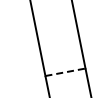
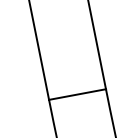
line: (65, 72) -> (77, 94), dashed -> solid

